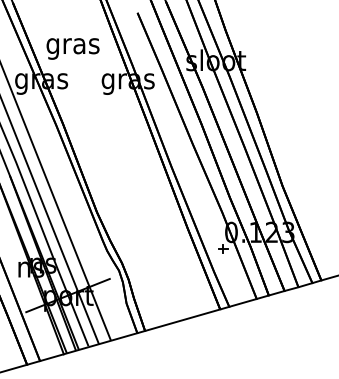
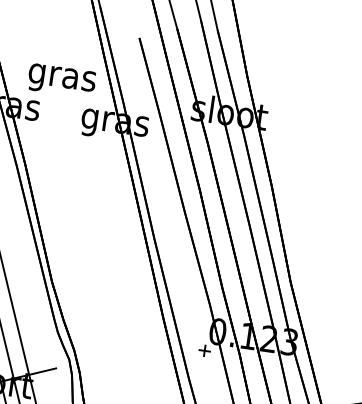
text: (72, 48) -> (61, 80), moved

